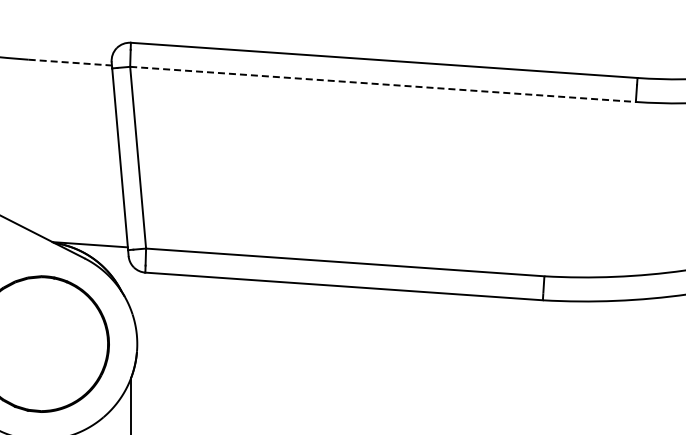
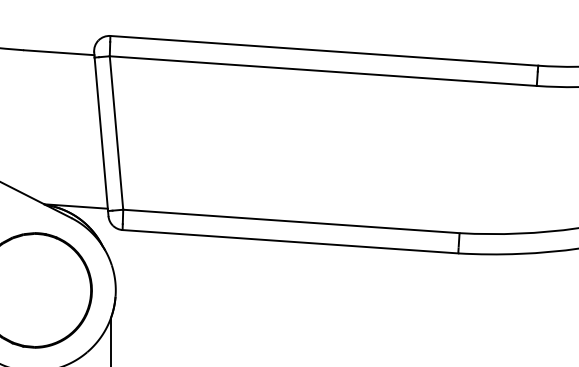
line: (70, 62) -> (59, 52), dashed -> solid
line: (383, 84) -> (323, 71), dashed -> solid

